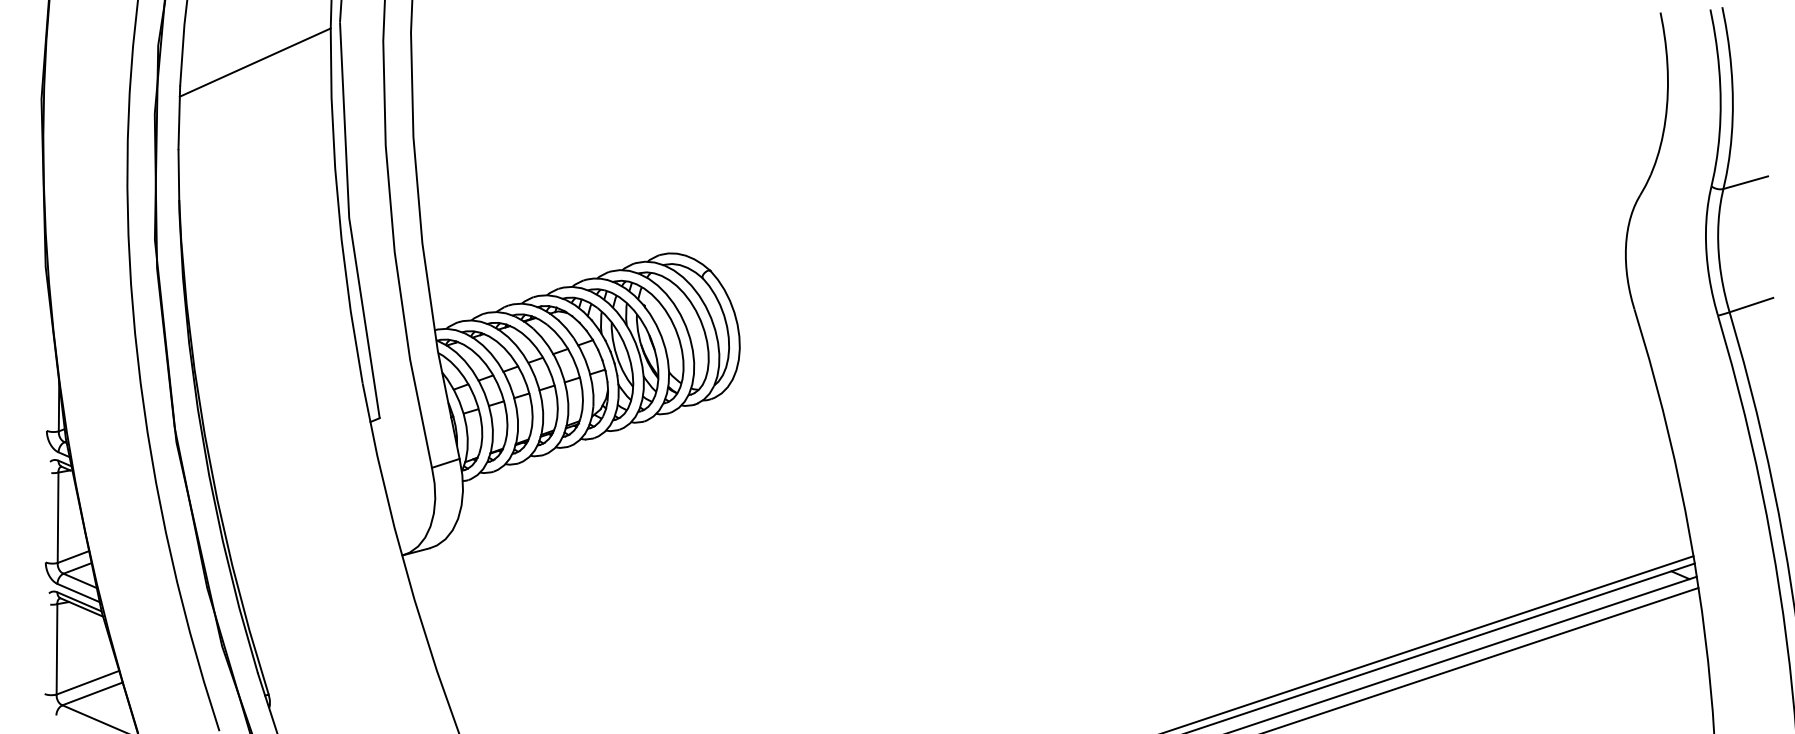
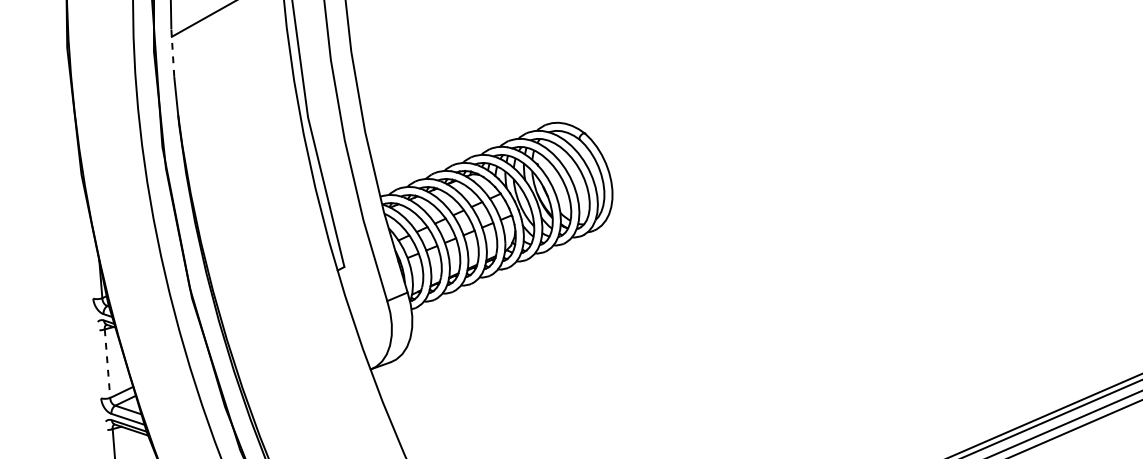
line: (179, 117) -> (172, 52), solid -> dashed
line: (58, 518) -> (107, 364), solid -> dashed

